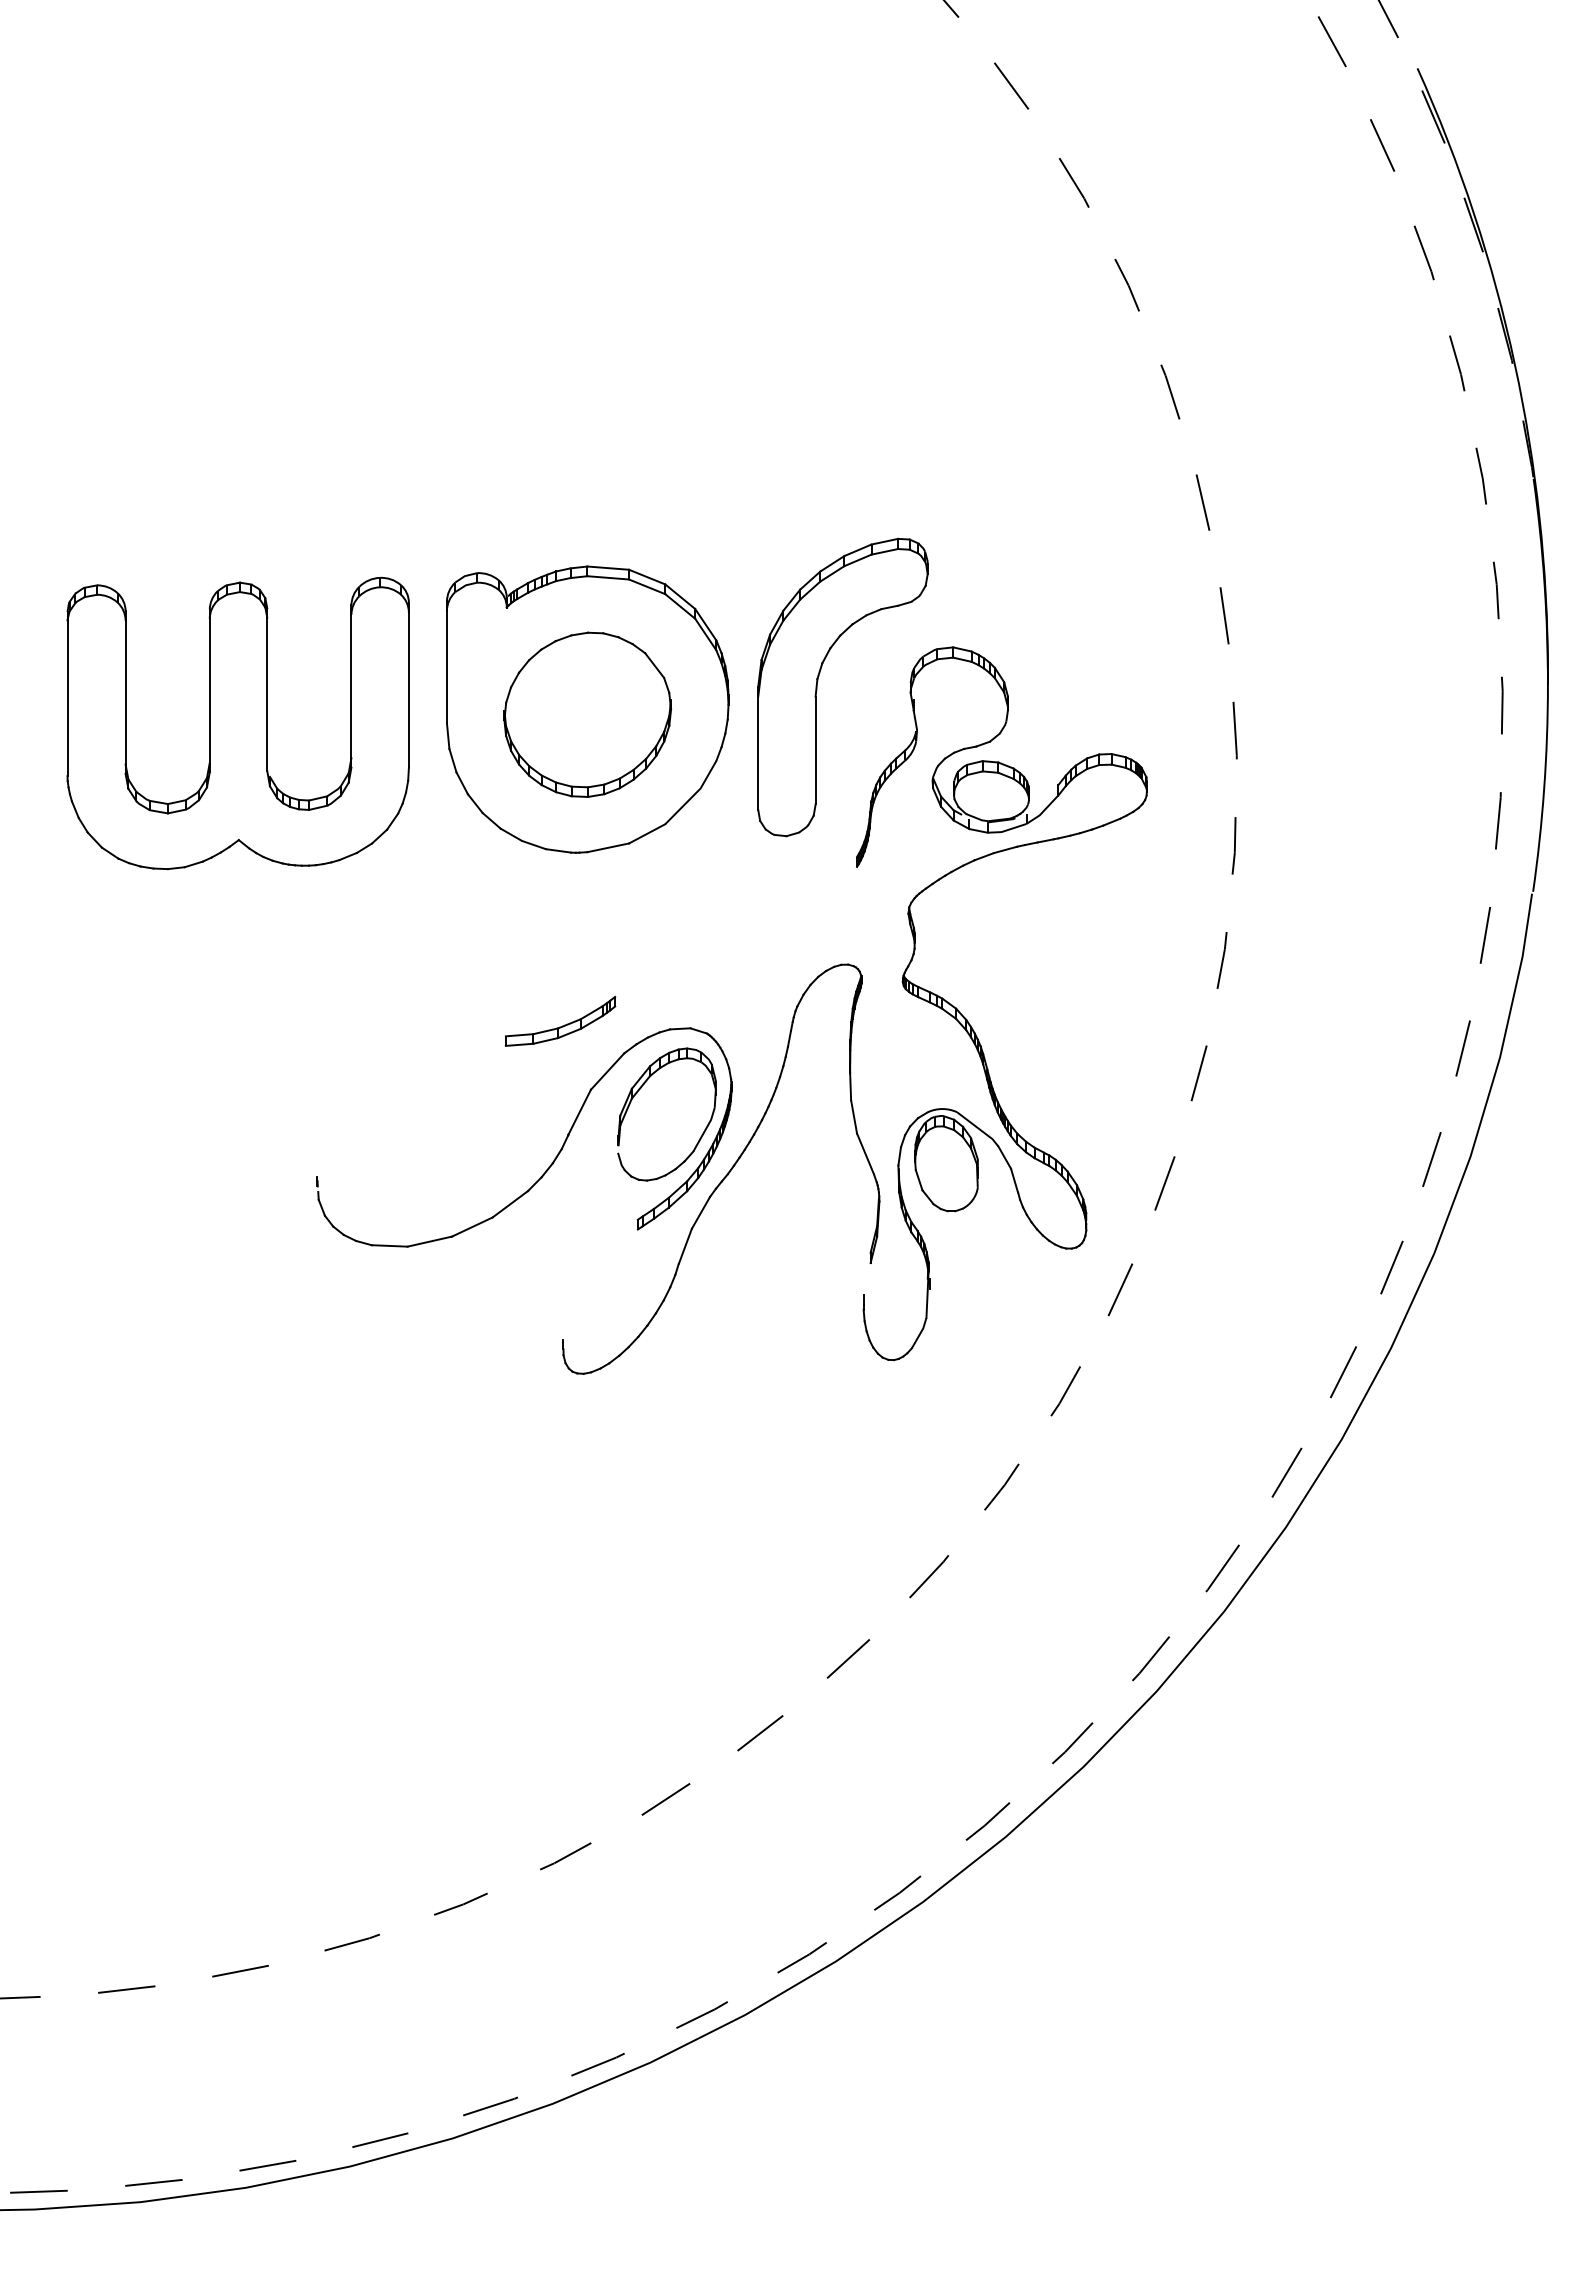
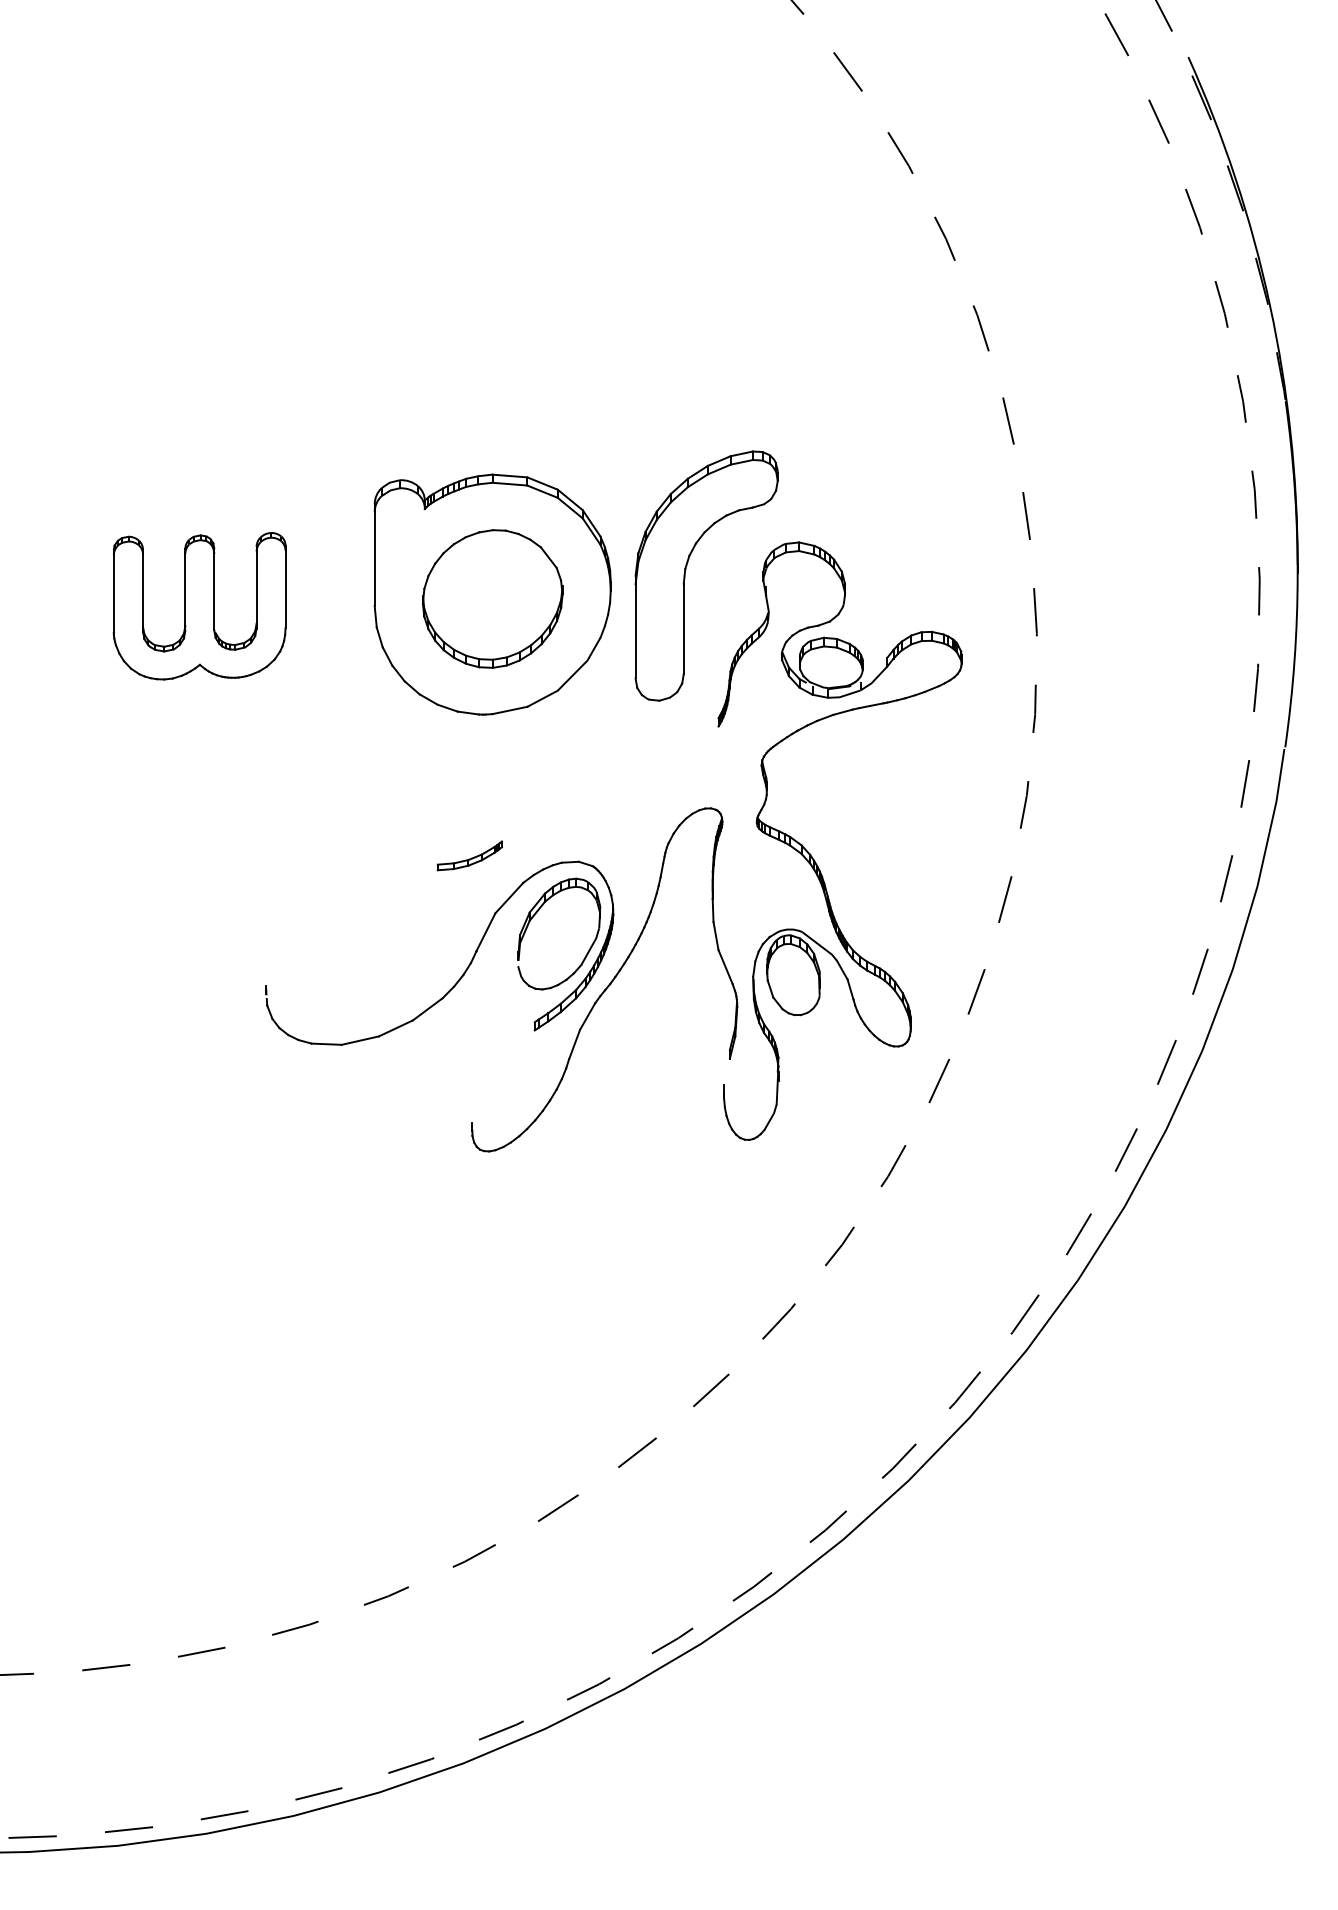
part: (237, 723) -> (199, 606), size x0.6
part: (560, 1020) -> (469, 855), size x0.7

